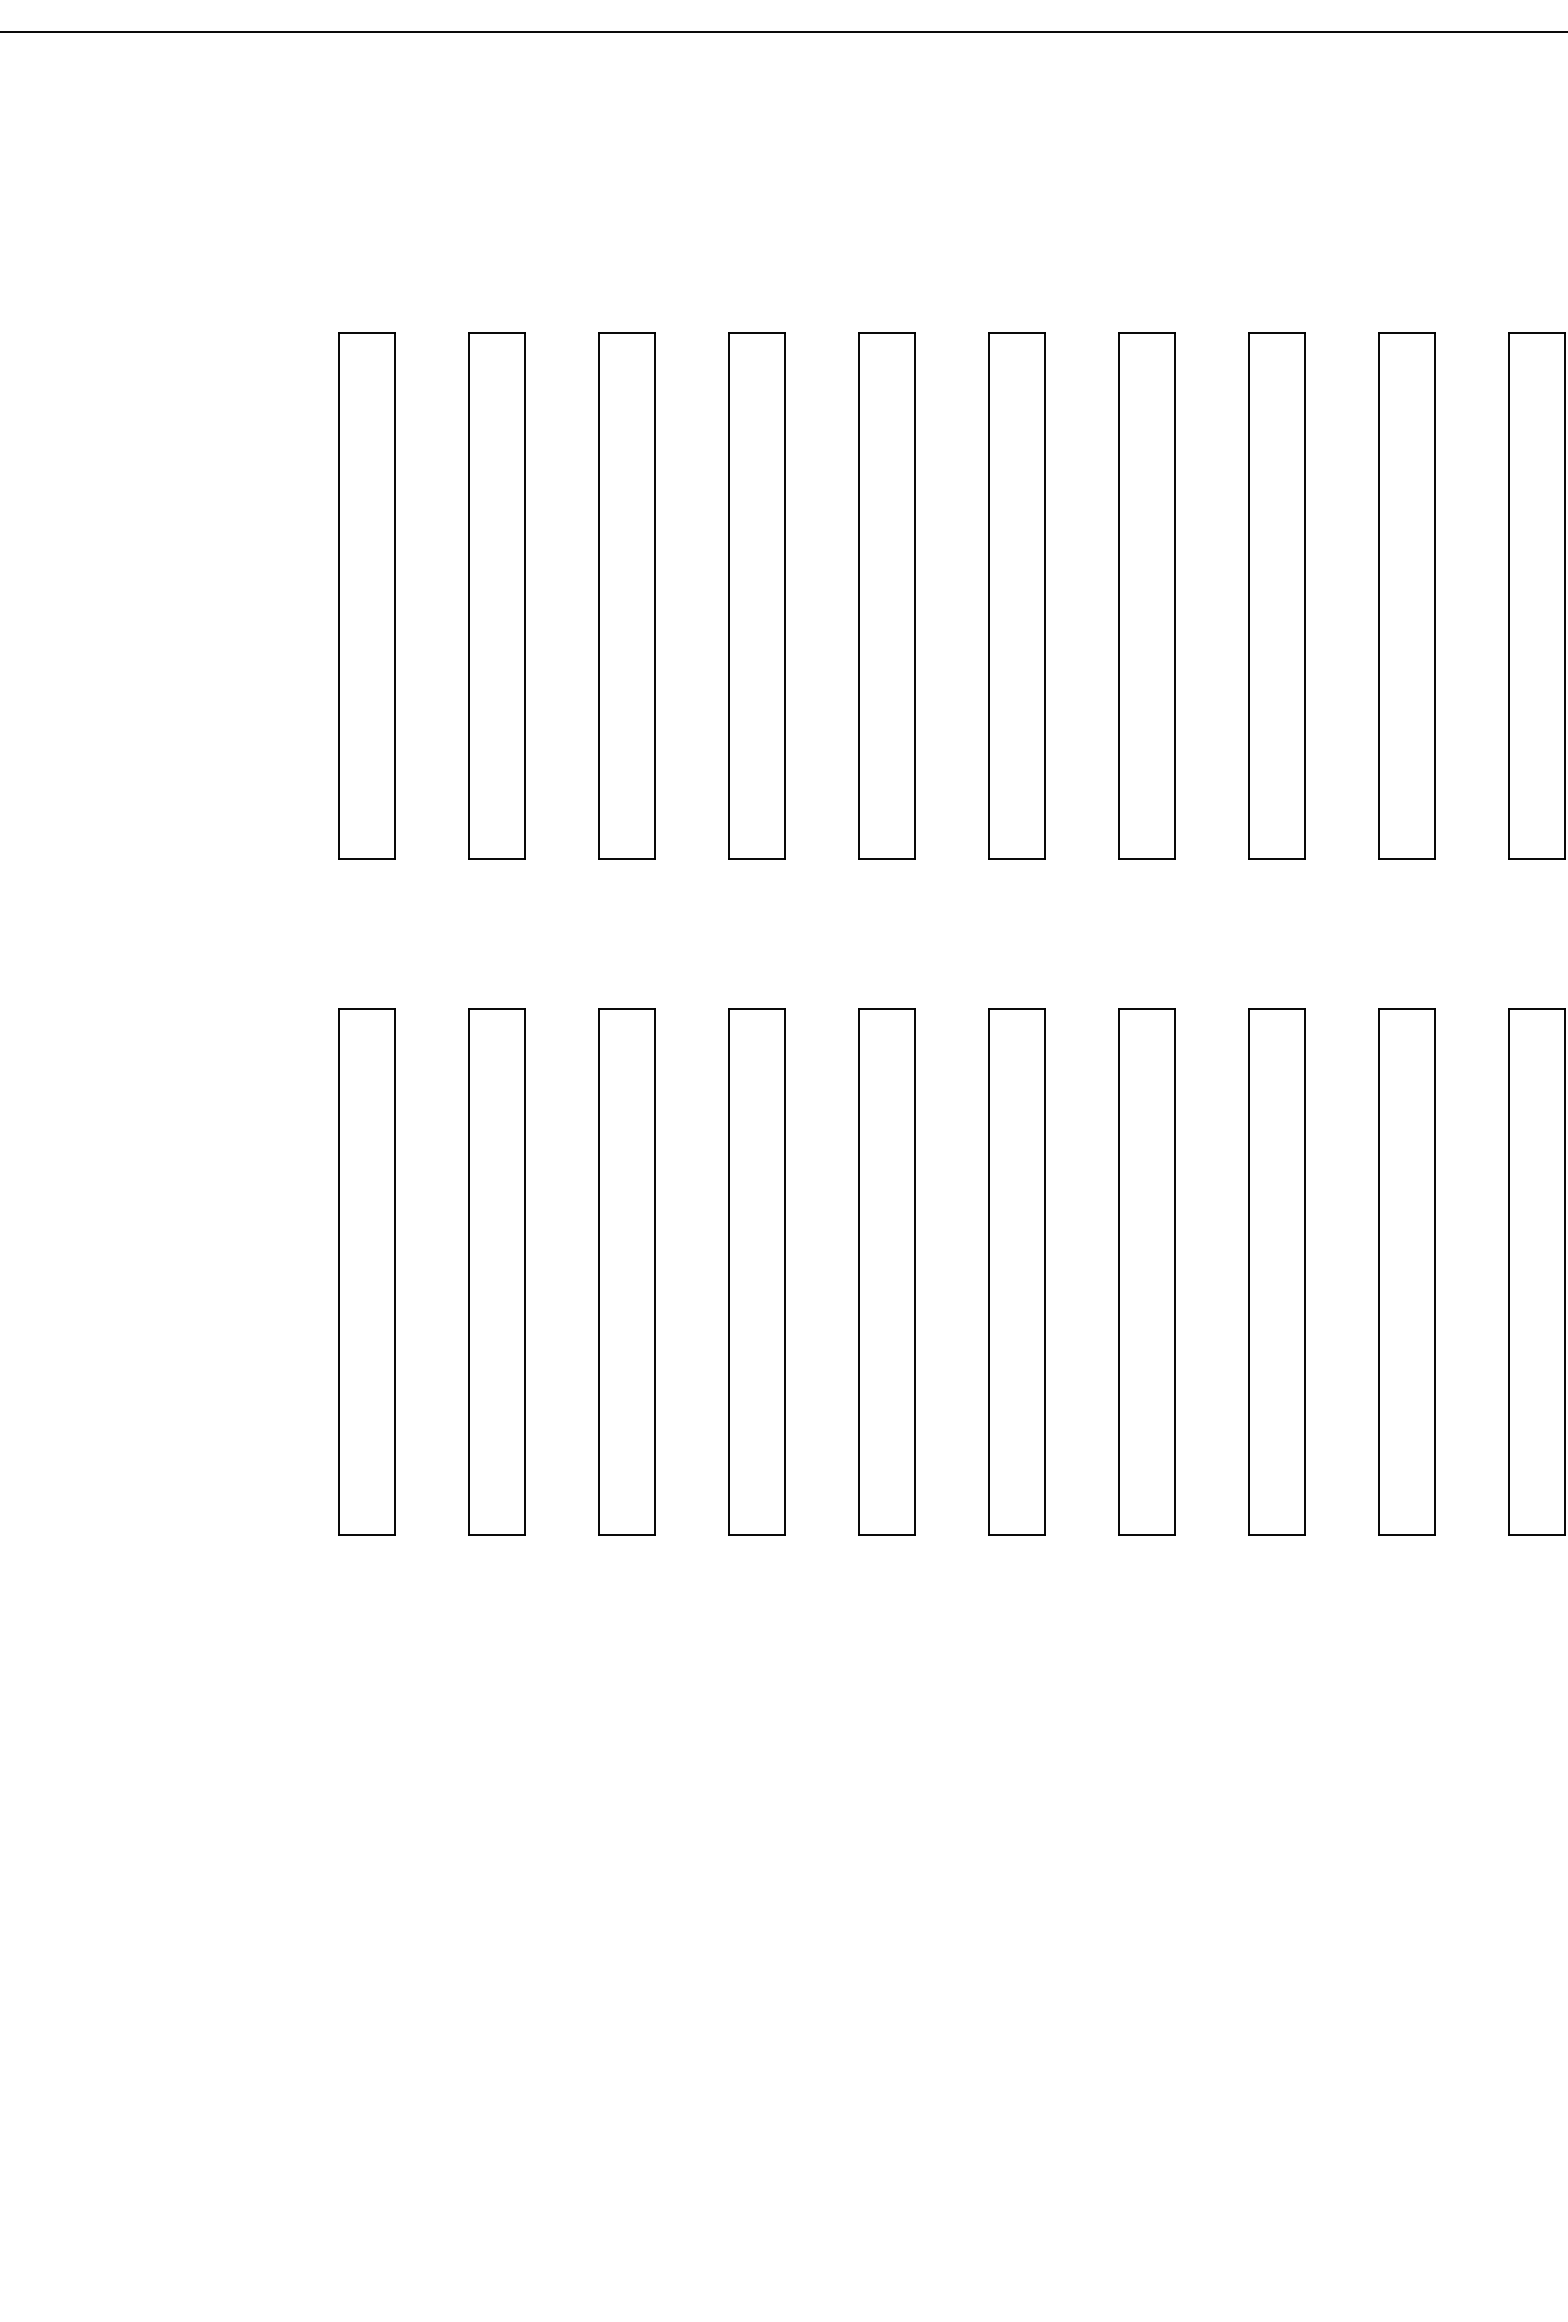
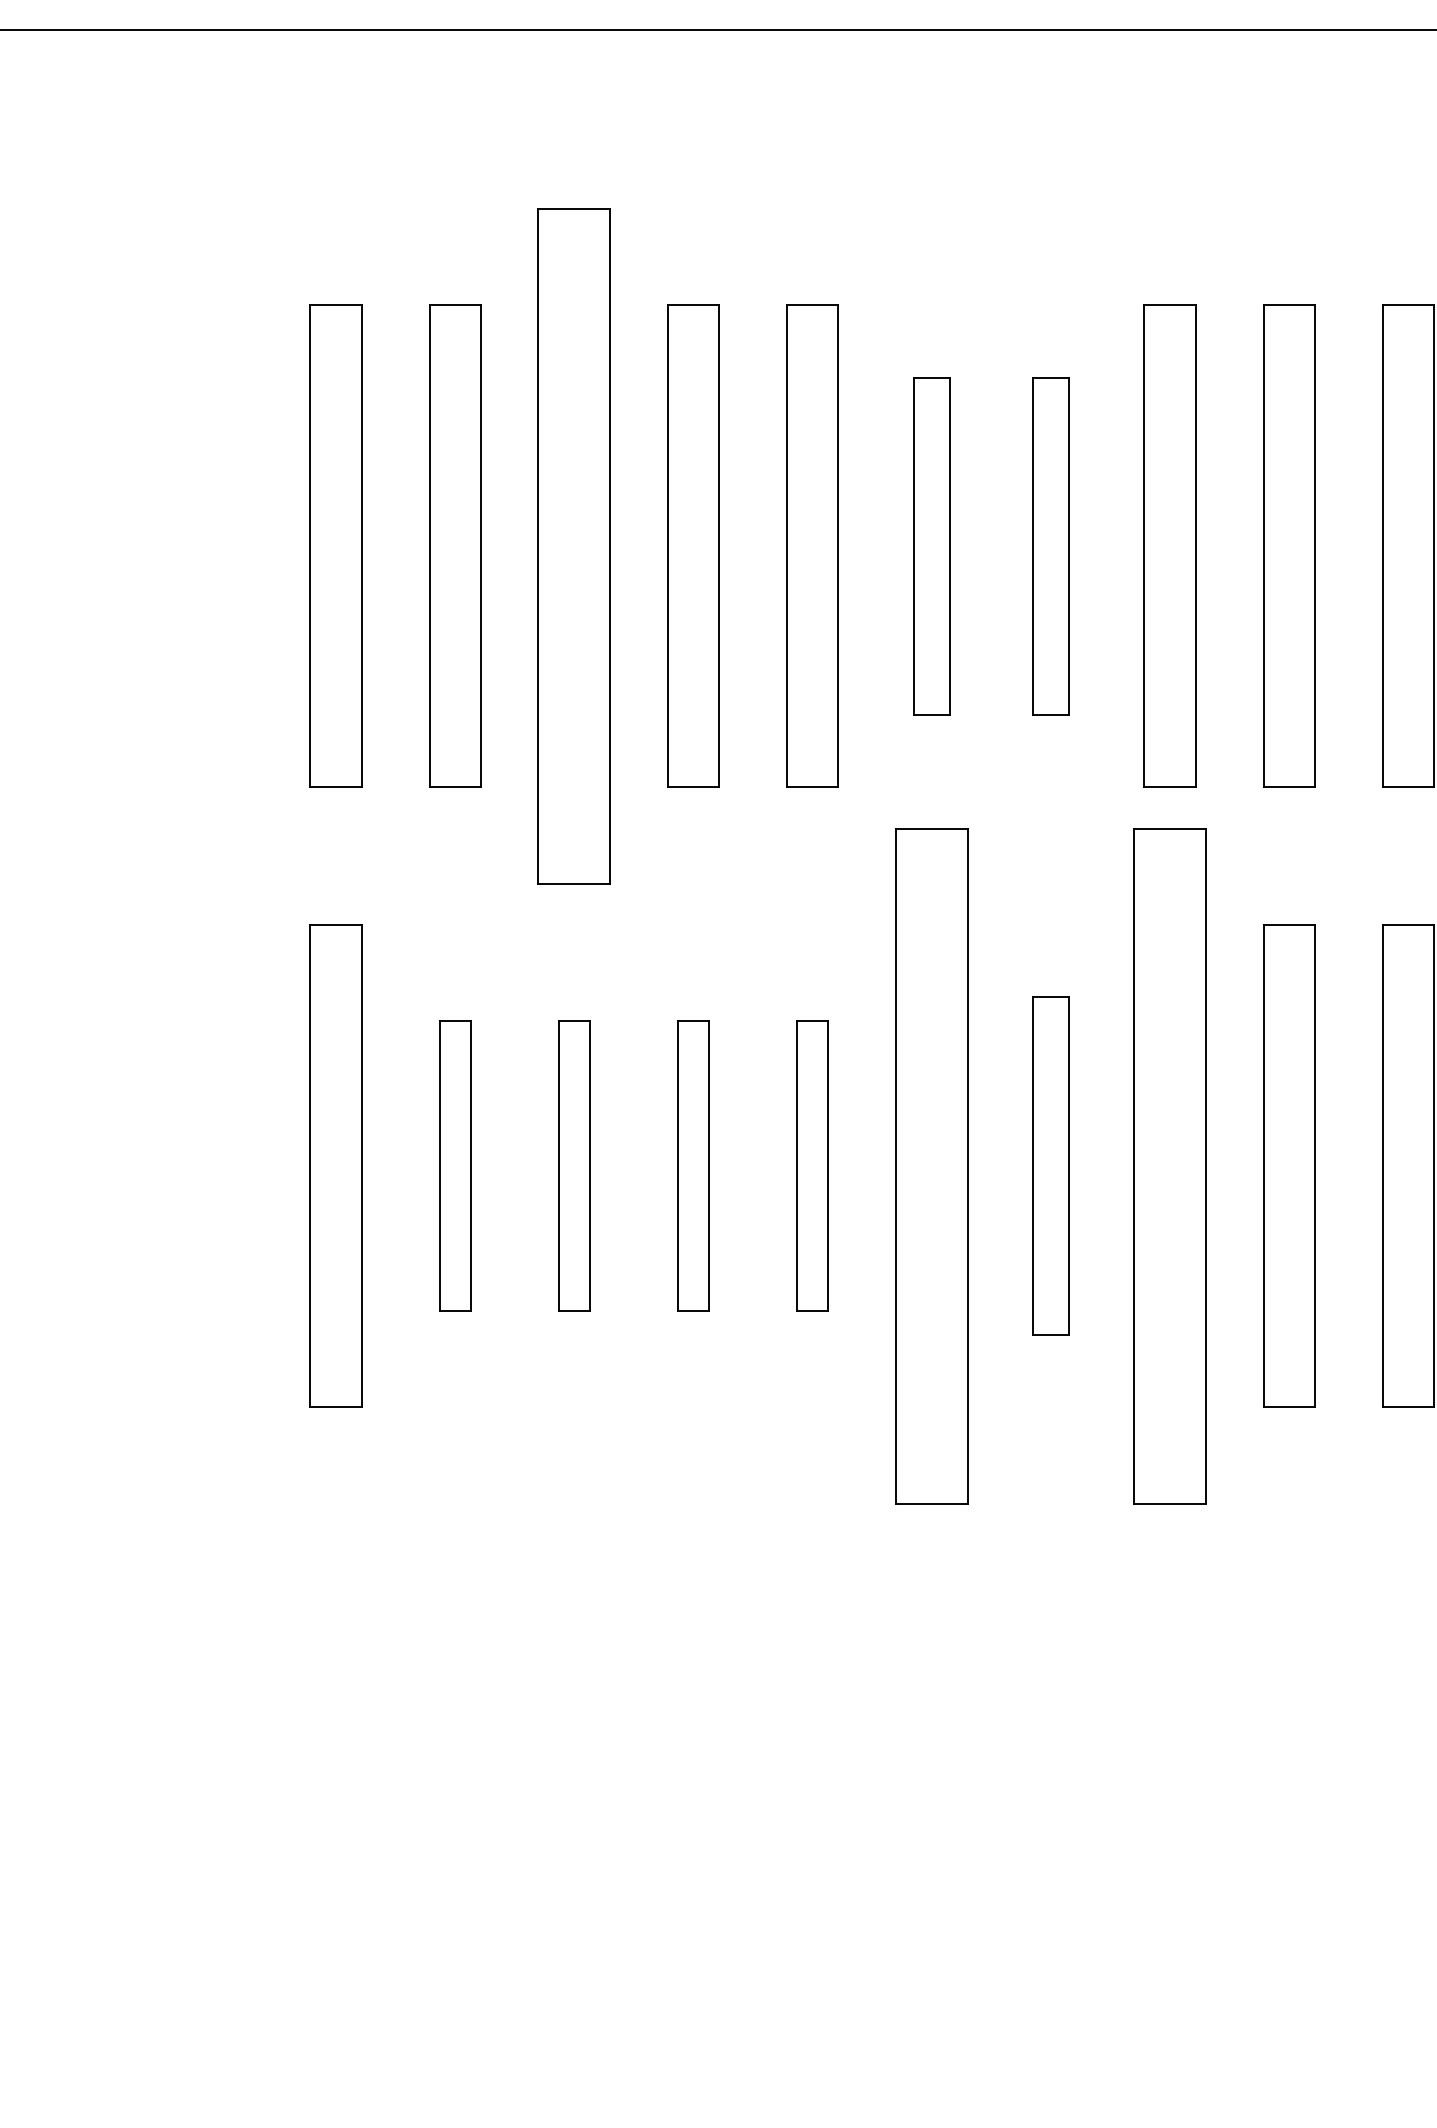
part: (626, 595) -> (574, 545), size x1.4
part: (1016, 595) -> (931, 545), size x0.7
part: (1146, 595) -> (1050, 545), size x0.7
part: (496, 1271) -> (455, 1165), size x0.6
part: (626, 1271) -> (574, 1165), size x0.6
part: (756, 1271) -> (693, 1165), size x0.6
part: (886, 1271) -> (812, 1165), size x0.6
part: (1016, 1271) -> (931, 1165), size x1.4
part: (1146, 1271) -> (1050, 1165), size x0.7
part: (1276, 1271) -> (1169, 1165), size x1.4

